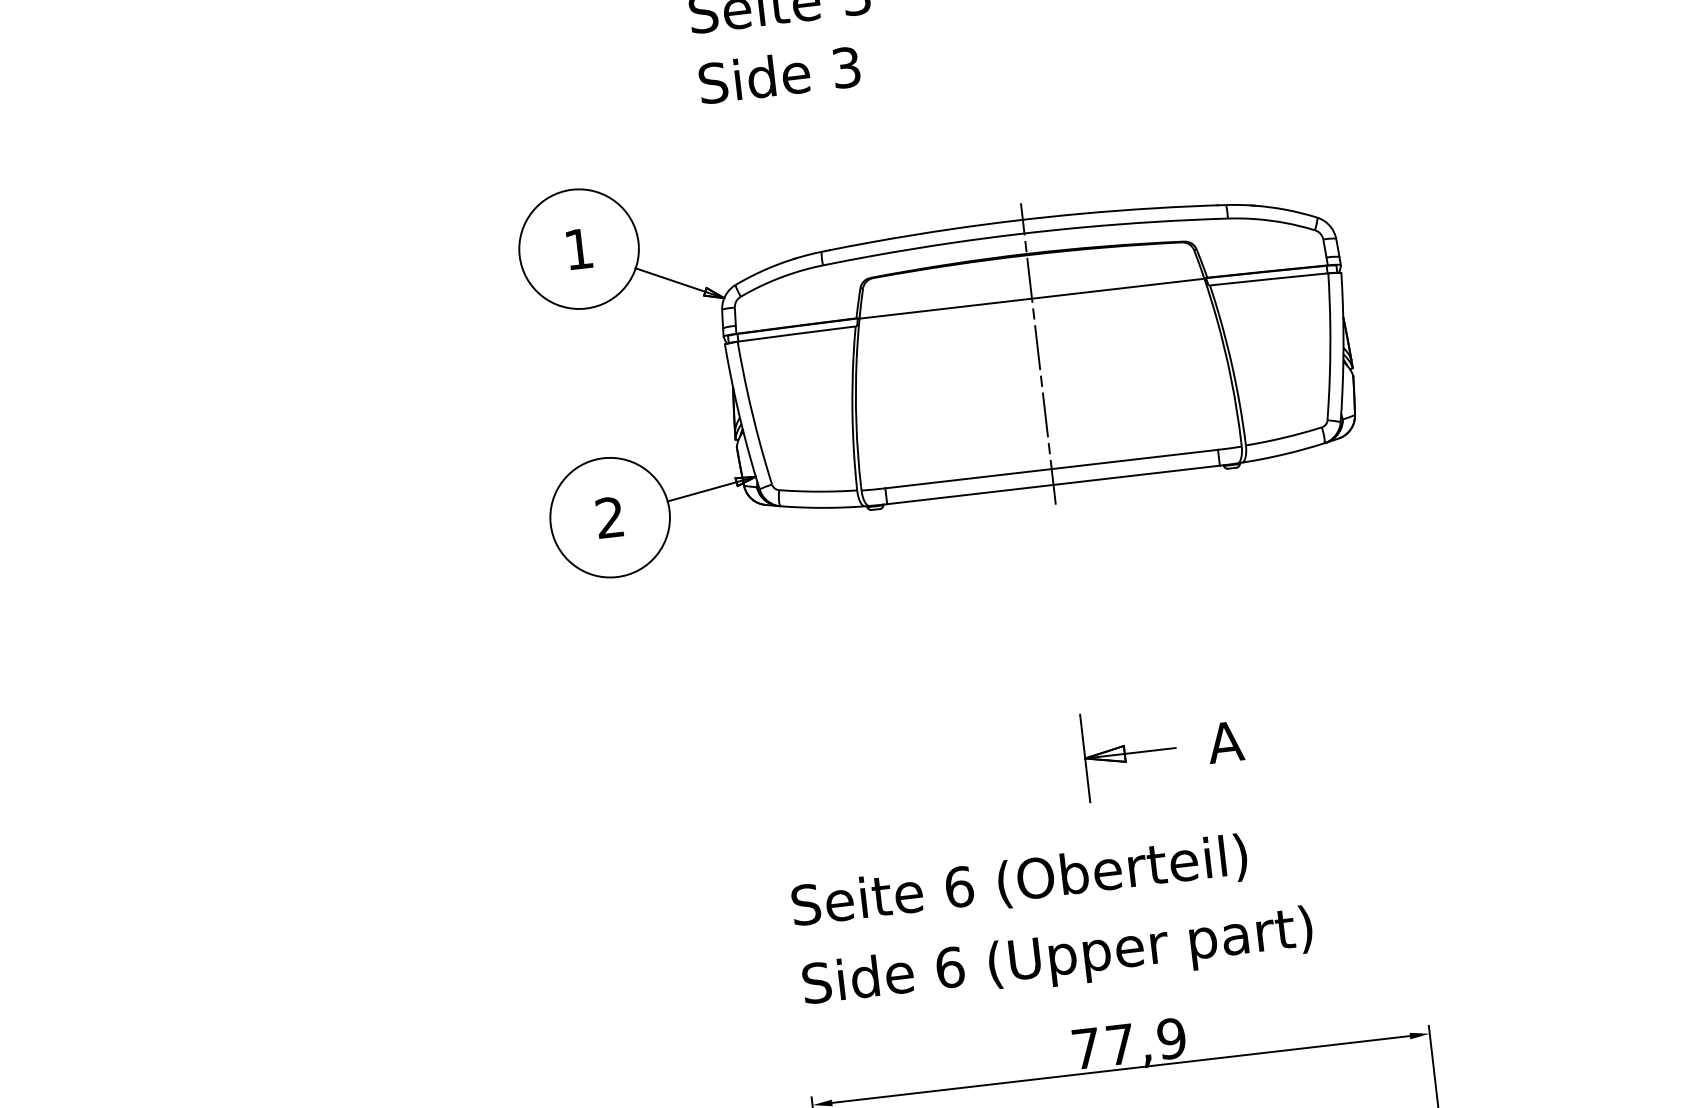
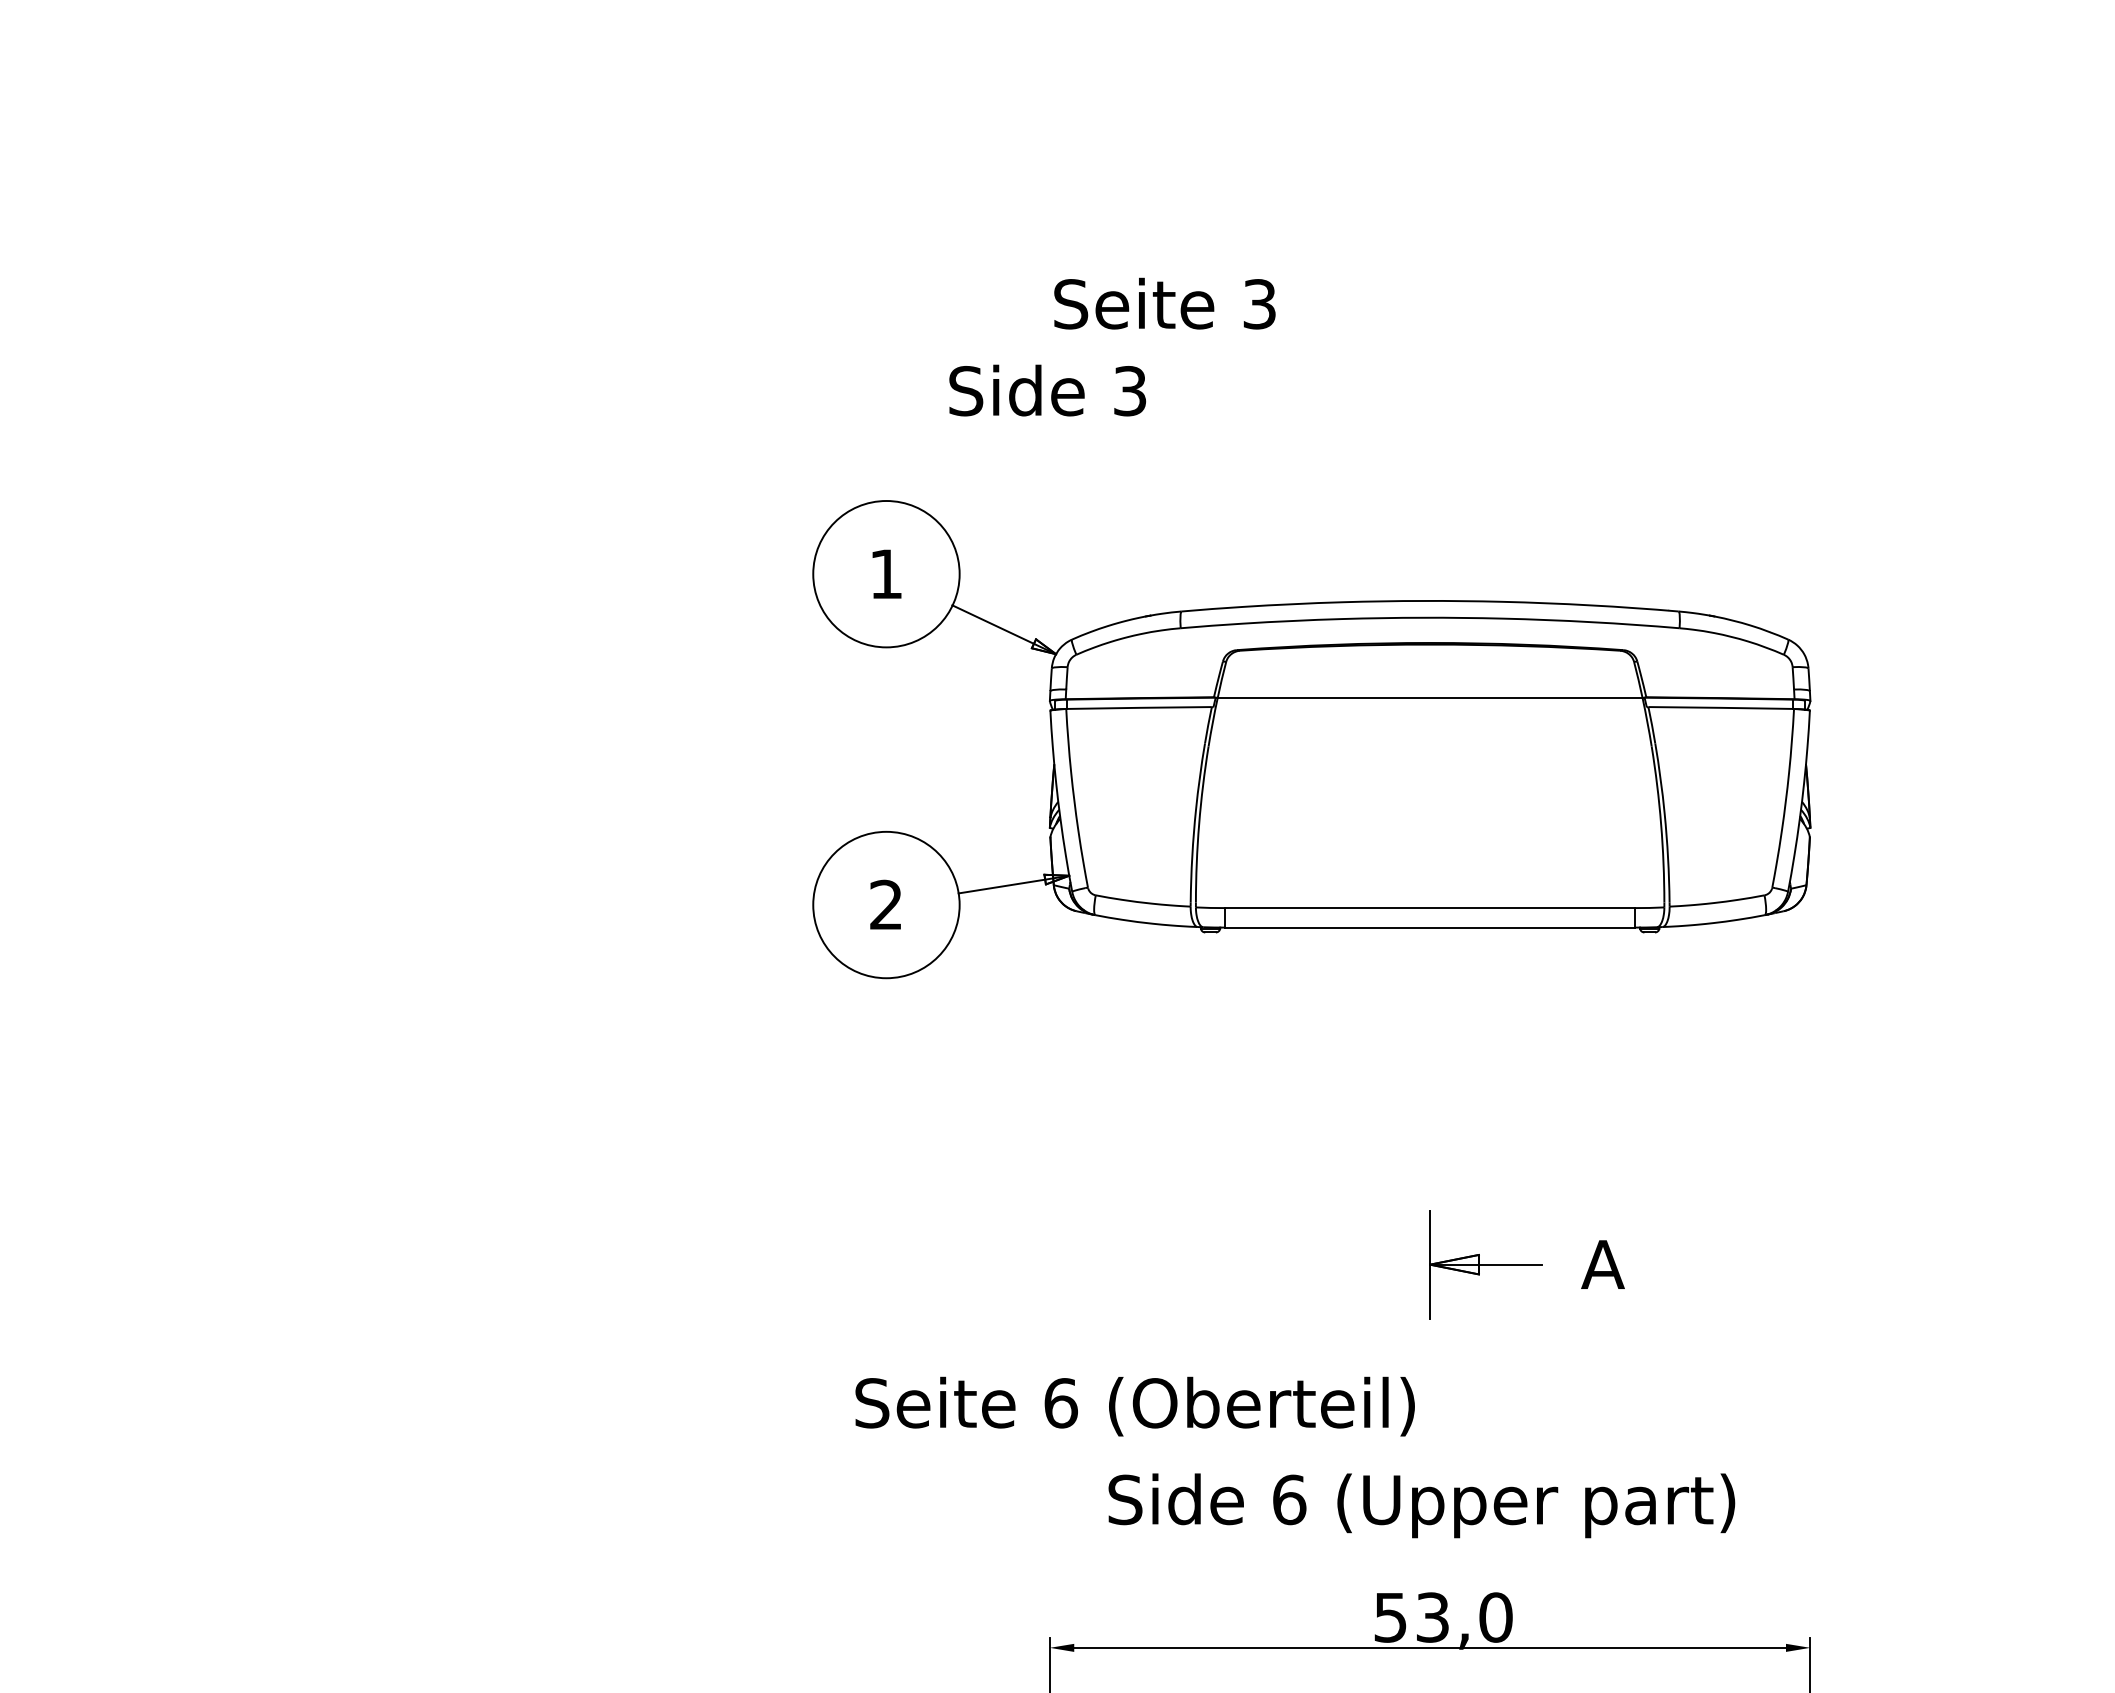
text: (779, 74) -> (1047, 390), moved
line: (1038, 353) -> (1430, 765), removed
text: (1019, 882) -> (1134, 1406), moved
text: (1057, 959) -> (1421, 1505), moved
text: (1129, 1043) -> (1443, 1617), 77,9 -> 53,0

